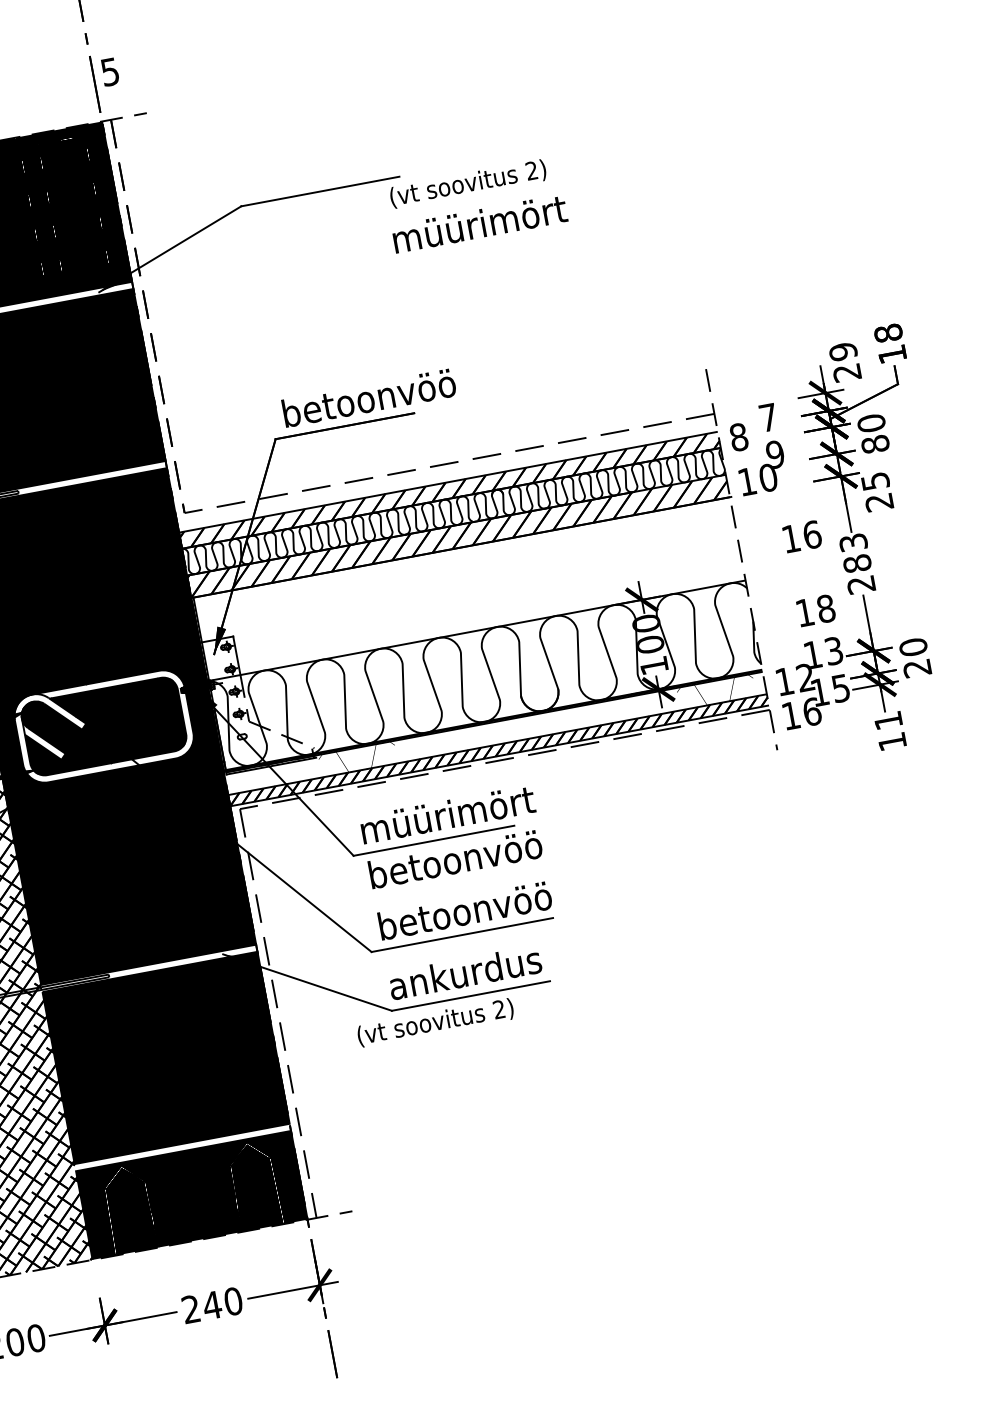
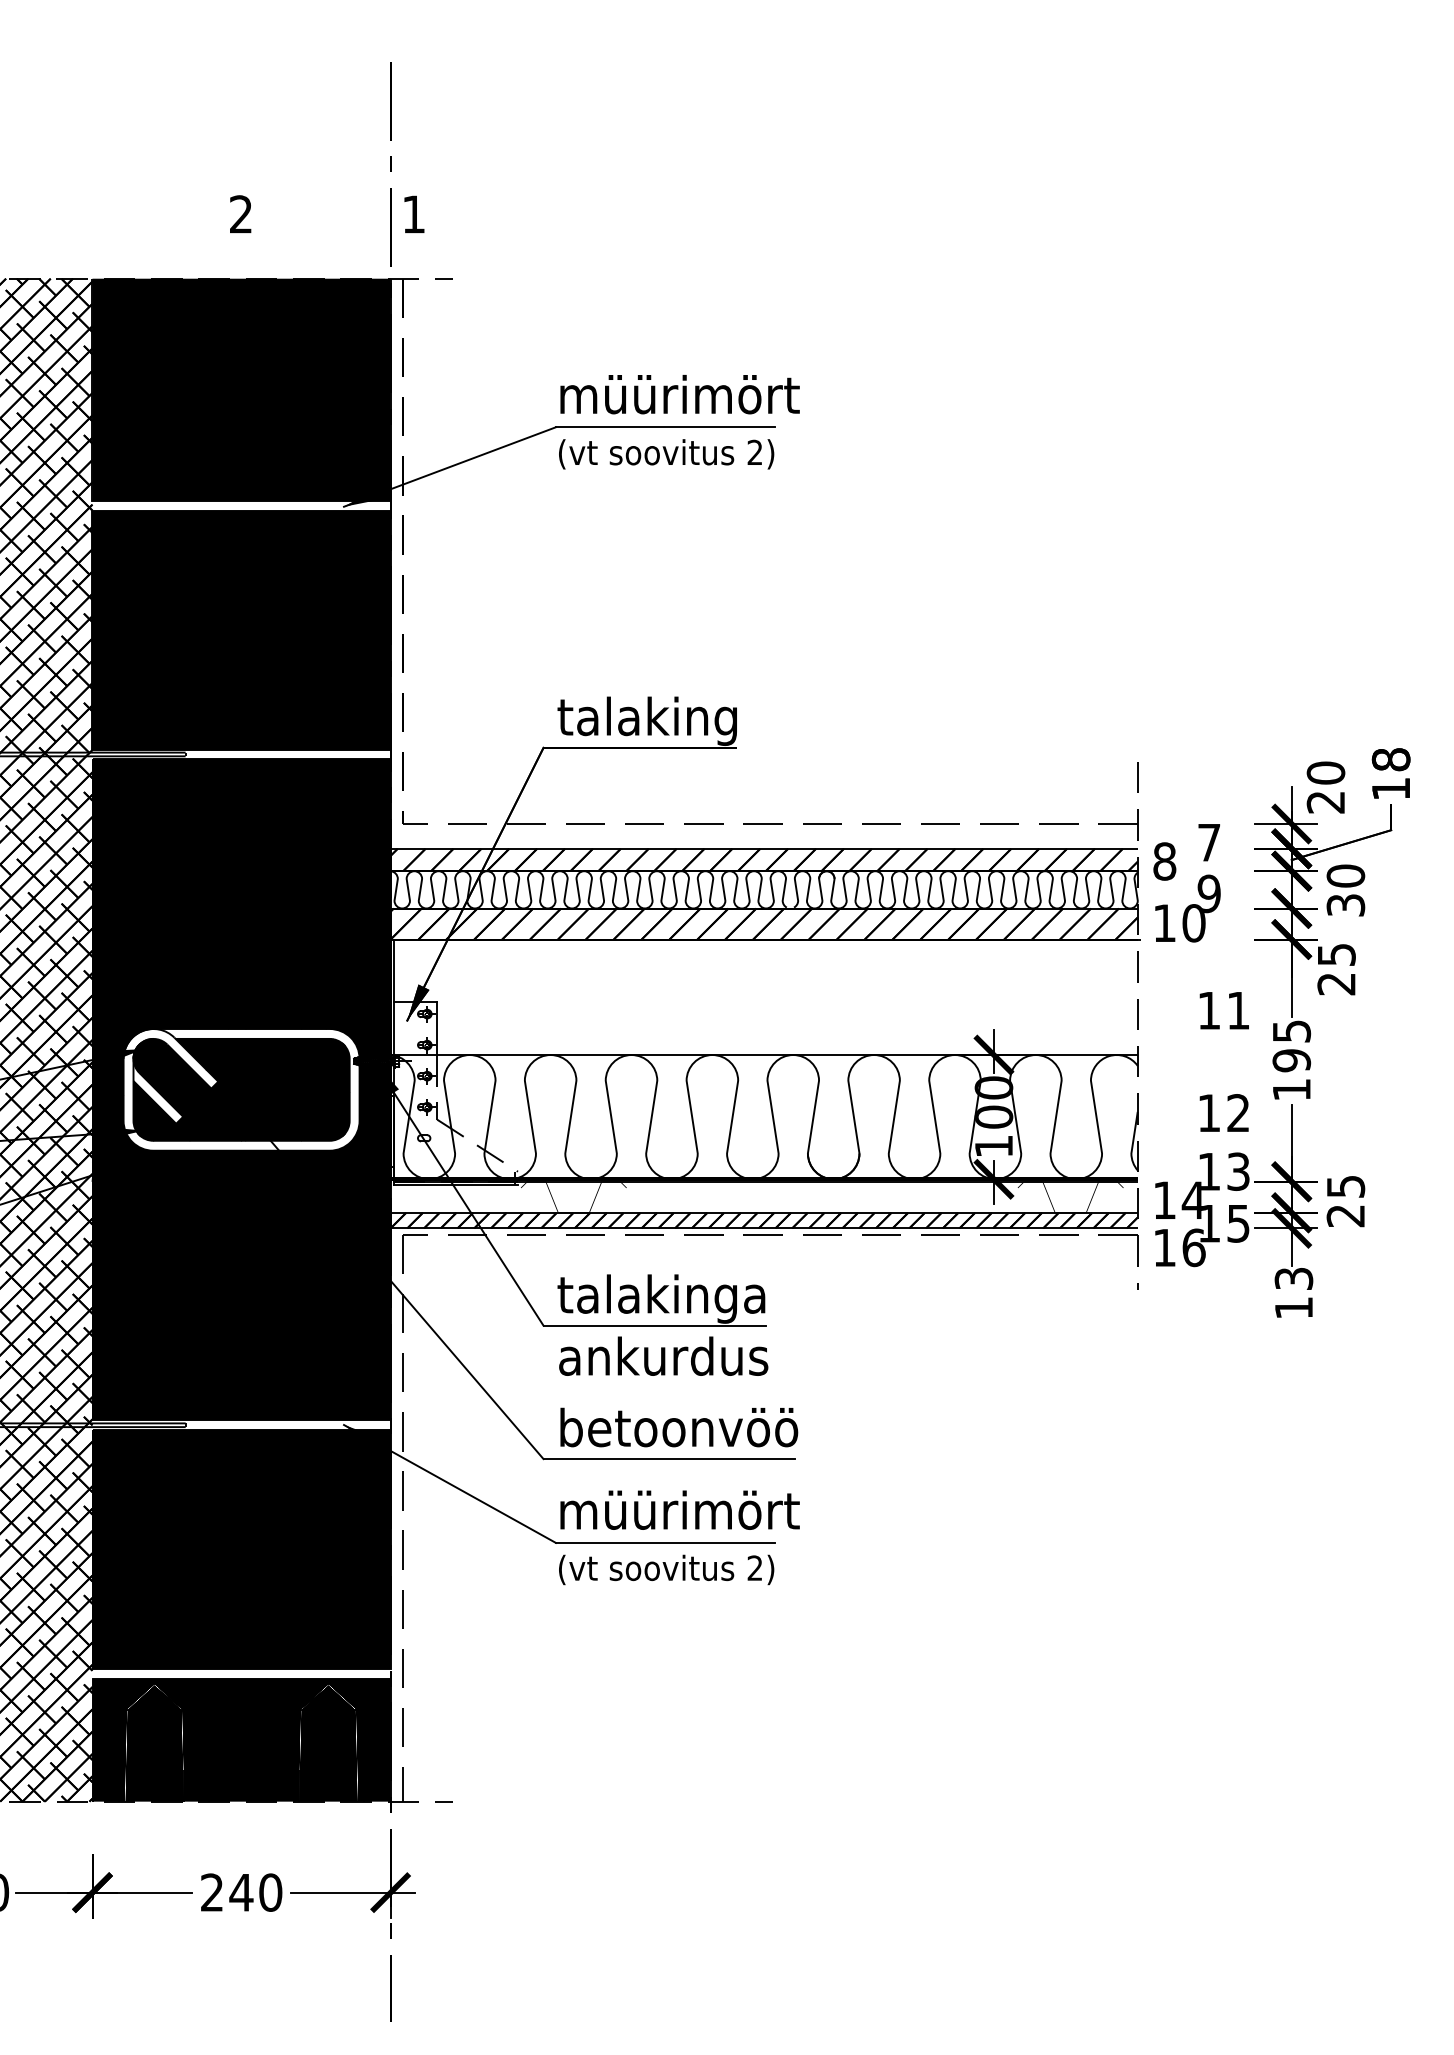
text: (109, 72) -> (413, 214), 5 -> 1
text: (468, 184) -> (666, 454), moved
text: (479, 223) -> (679, 394), moved
text: (842, 351) -> (1325, 772), 29 -> 20
text: (368, 401) -> (677, 720), betoonvöö -> talaking
text: (875, 443) -> (1345, 904), 80 -> 30
text: (812, 534) -> (1238, 1010), 16 -> 11
text: (857, 563) -> (1291, 1060), 283 -> 195
text: (826, 609) -> (1238, 1113), 18 -> 12
text: (913, 647) -> (1345, 1186), 20 -> 25
text: (805, 677) -> (1193, 1199), 12 -> 14
text: (888, 720) -> (1293, 1278), 11 -> 13
text: (447, 818) -> (678, 1298), müürimört -> talakinga
text: (454, 859) -> (678, 1355), betoonvöö -> ankurdus
text: (476, 970) -> (679, 1509), ankurdus -> müürimört
text: (435, 1022) -> (666, 1569), moved

